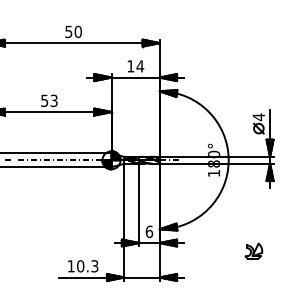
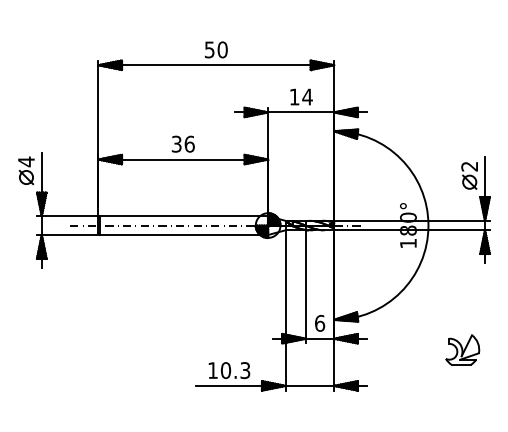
text: (49, 100) -> (183, 143), 53 -> 36
text: (258, 117) -> (469, 166), 4 -> 2
part: (253, 250) -> (462, 349), size x1.43

